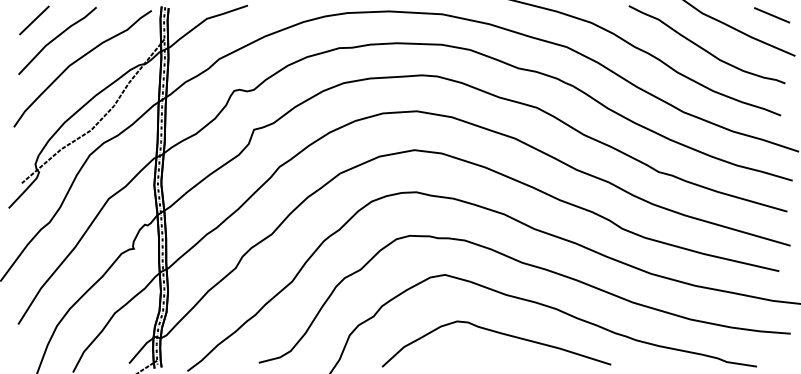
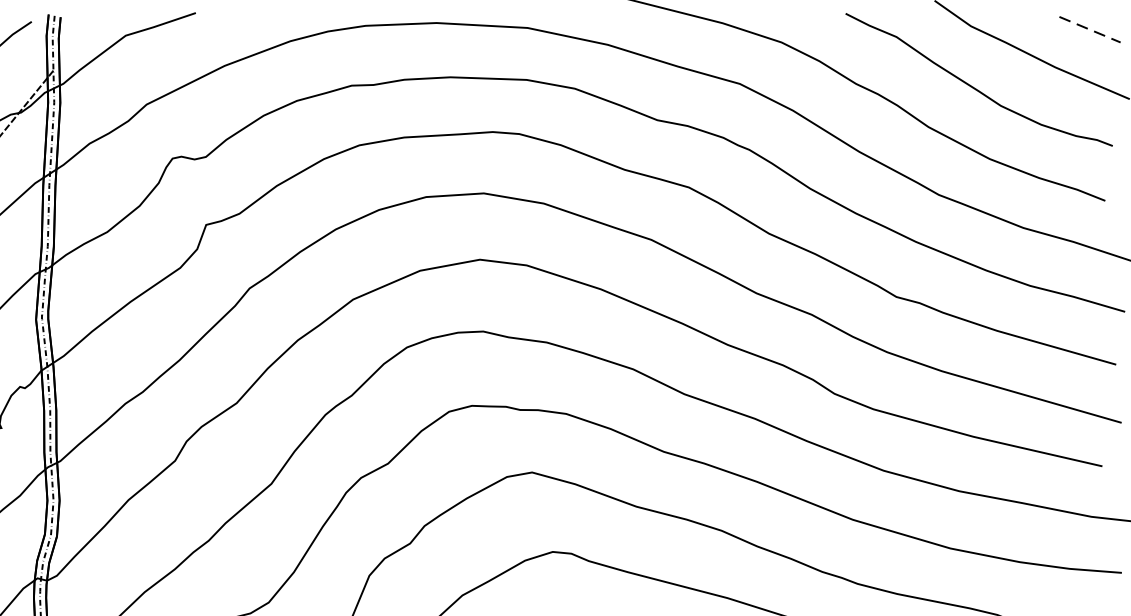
line: (772, 15) -> (1090, 29), solid -> dashed

